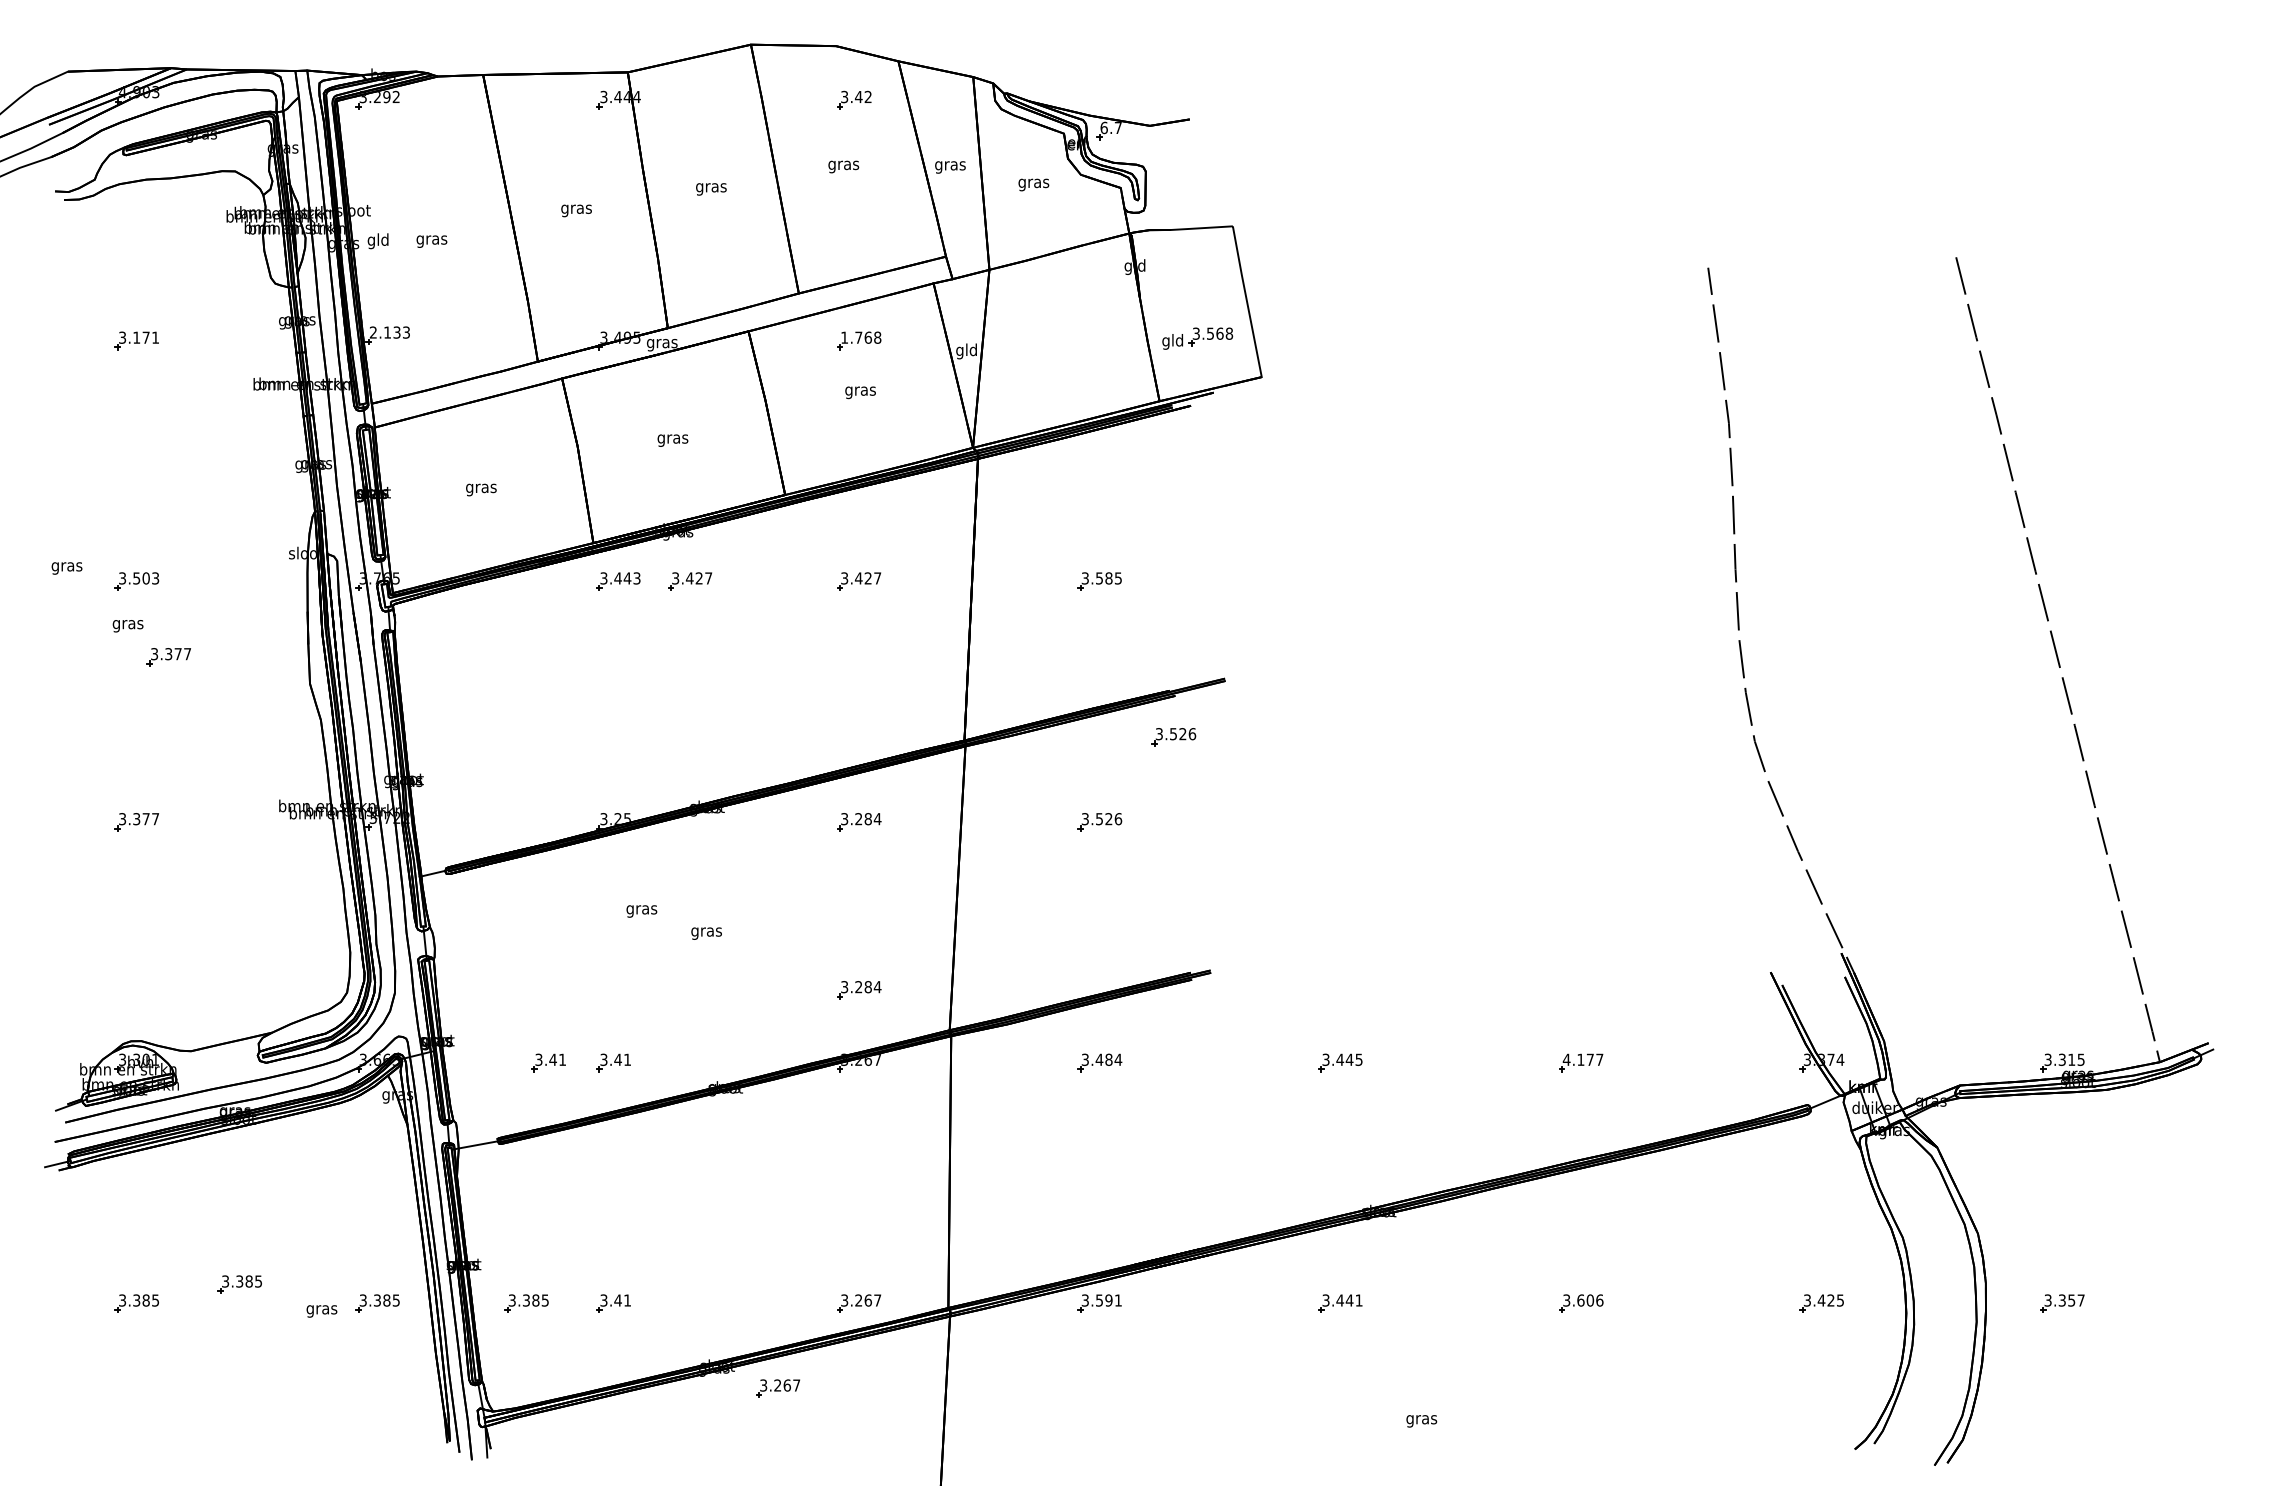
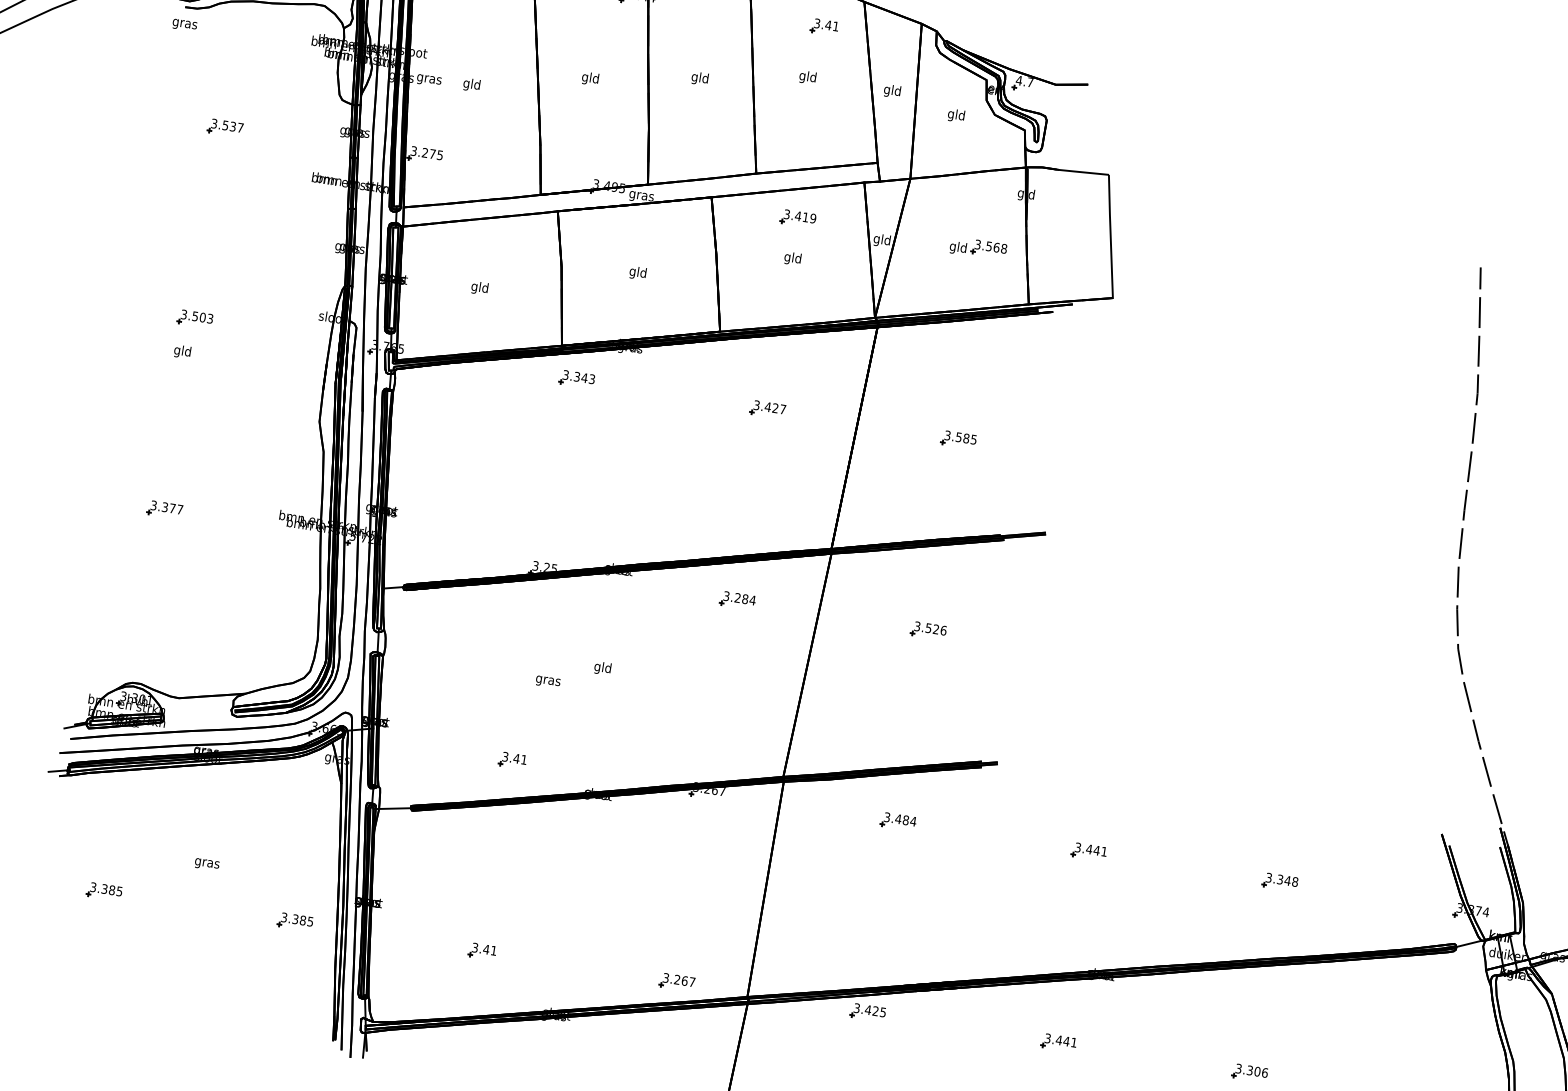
text: (867, 96) -> (835, 25), 3.42 -> 3.41
text: (1104, 127) -> (1019, 80), 6.7 -> 4.7
text: (843, 165) -> (807, 77), gras -> gld
text: (950, 165) -> (892, 91), gras -> gld
text: (1033, 183) -> (956, 115), gras -> gld
text: (711, 187) -> (700, 78), gras -> gld
text: (576, 209) -> (590, 79), gras -> gld
text: (431, 239) -> (471, 84), gras -> gld
text: (378, 241) -> (429, 79), gld -> gras
text: (389, 332) -> (426, 153), 2.133 -> 3.275
text: (145, 337) -> (232, 126), 3.171 -> 3.537
text: (861, 337) -> (800, 216), 1.768 -> 3.419
part: (1197, 338) -> (978, 248), moved
text: (860, 391) -> (792, 259), gras -> gld
text: (672, 438) -> (637, 272), gras -> gld
text: (481, 488) -> (480, 288), gras -> gld
text: (66, 568) -> (184, 25), moved
text: (617, 578) -> (576, 376), 3.443 -> 3.343
part: (690, 581) -> (634, 388), removed
text: (127, 624) -> (182, 351), gras -> gld
part: (168, 657) -> (210, 383), removed
part: (1173, 737) -> (997, 572), removed
text: (641, 911) -> (547, 682), moved
text: (706, 931) -> (602, 668), gras -> gld
part: (859, 990) -> (716, 734), removed
text: (1358, 1059) -> (1103, 851), 3.445 -> 3.441
text: (1582, 1059) -> (1281, 879), 4.177 -> 3.348
part: (548, 1062) -> (461, 752), removed
part: (239, 1284) -> (188, 889), removed
text: (1108, 1300) -> (875, 1011), 3.591 -> 3.425
text: (1580, 1300) -> (1249, 1070), 3.606 -> 3.306
part: (526, 1303) -> (413, 940), removed
text: (321, 1311) -> (206, 864), moved
part: (777, 1388) -> (601, 1039), removed

